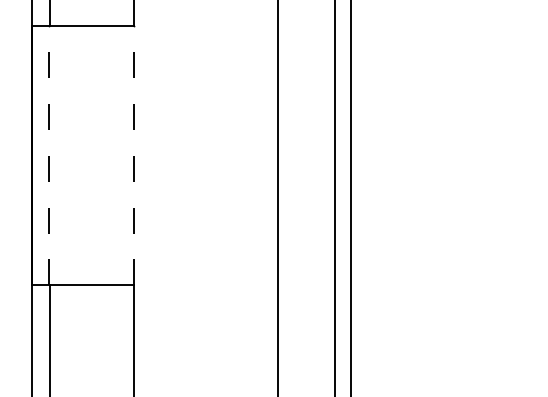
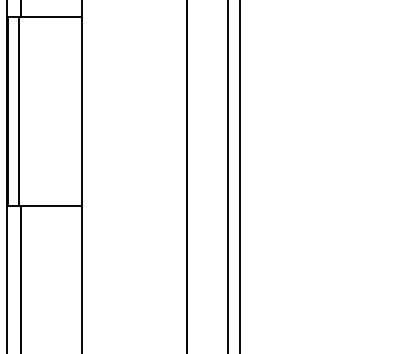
line: (48, 155) -> (19, 111), dashed -> solid
line: (134, 155) -> (82, 111), dashed -> solid

